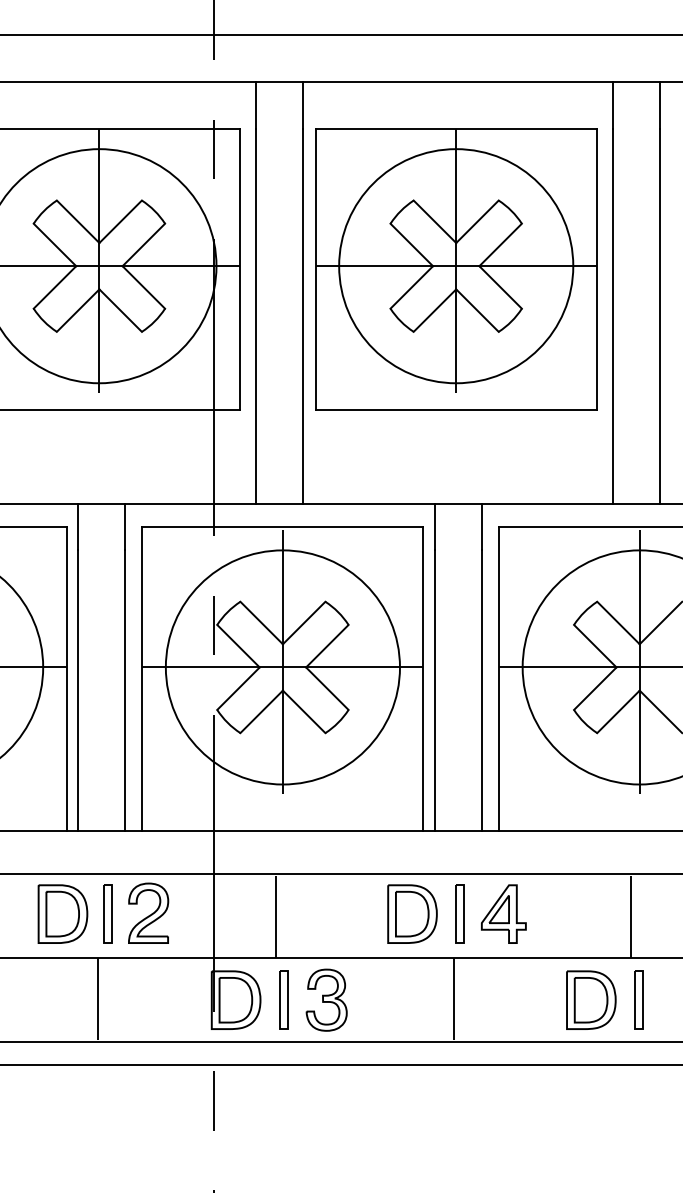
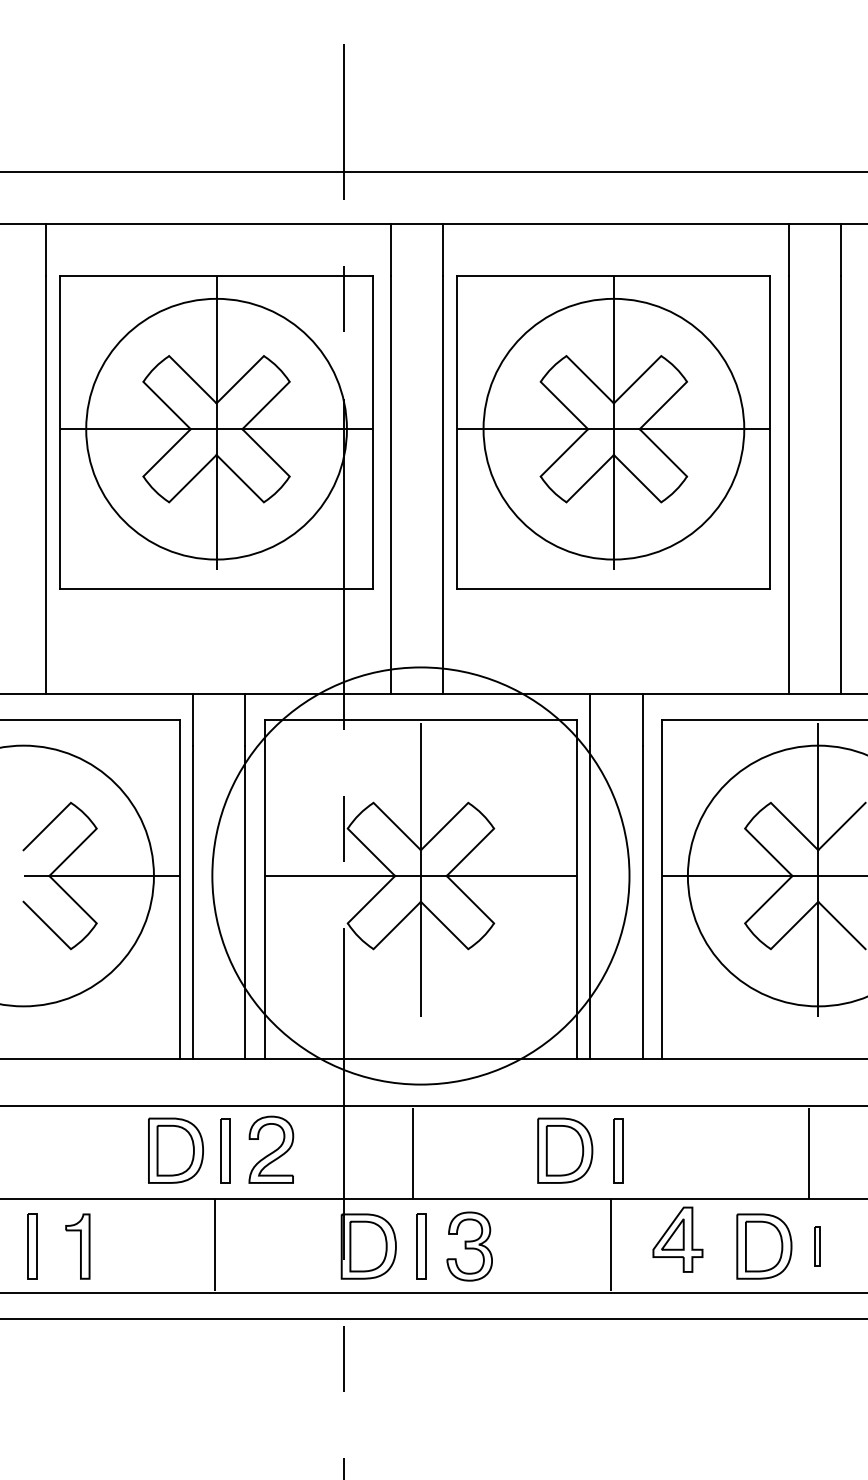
circle: (282, 666) -> (420, 875), size x1.6
part: (503, 913) -> (677, 1239), moved
part: (639, 1000) -> (817, 1246), size x0.6

